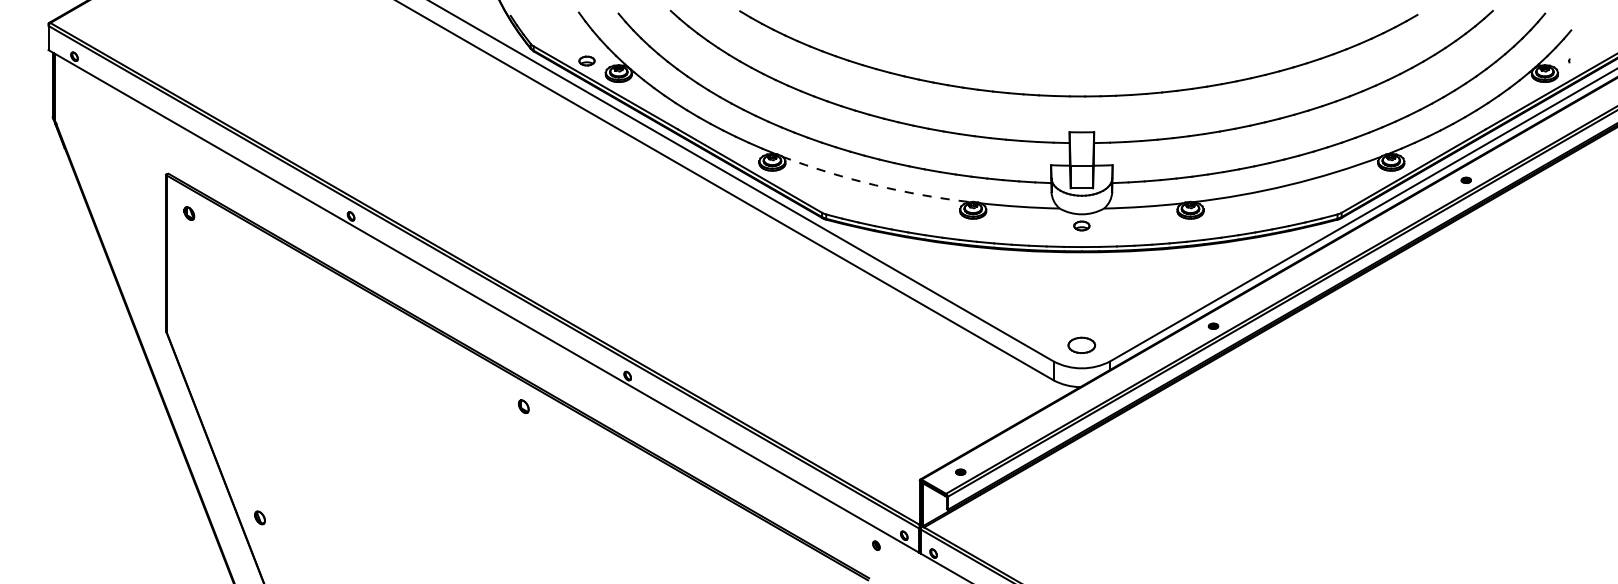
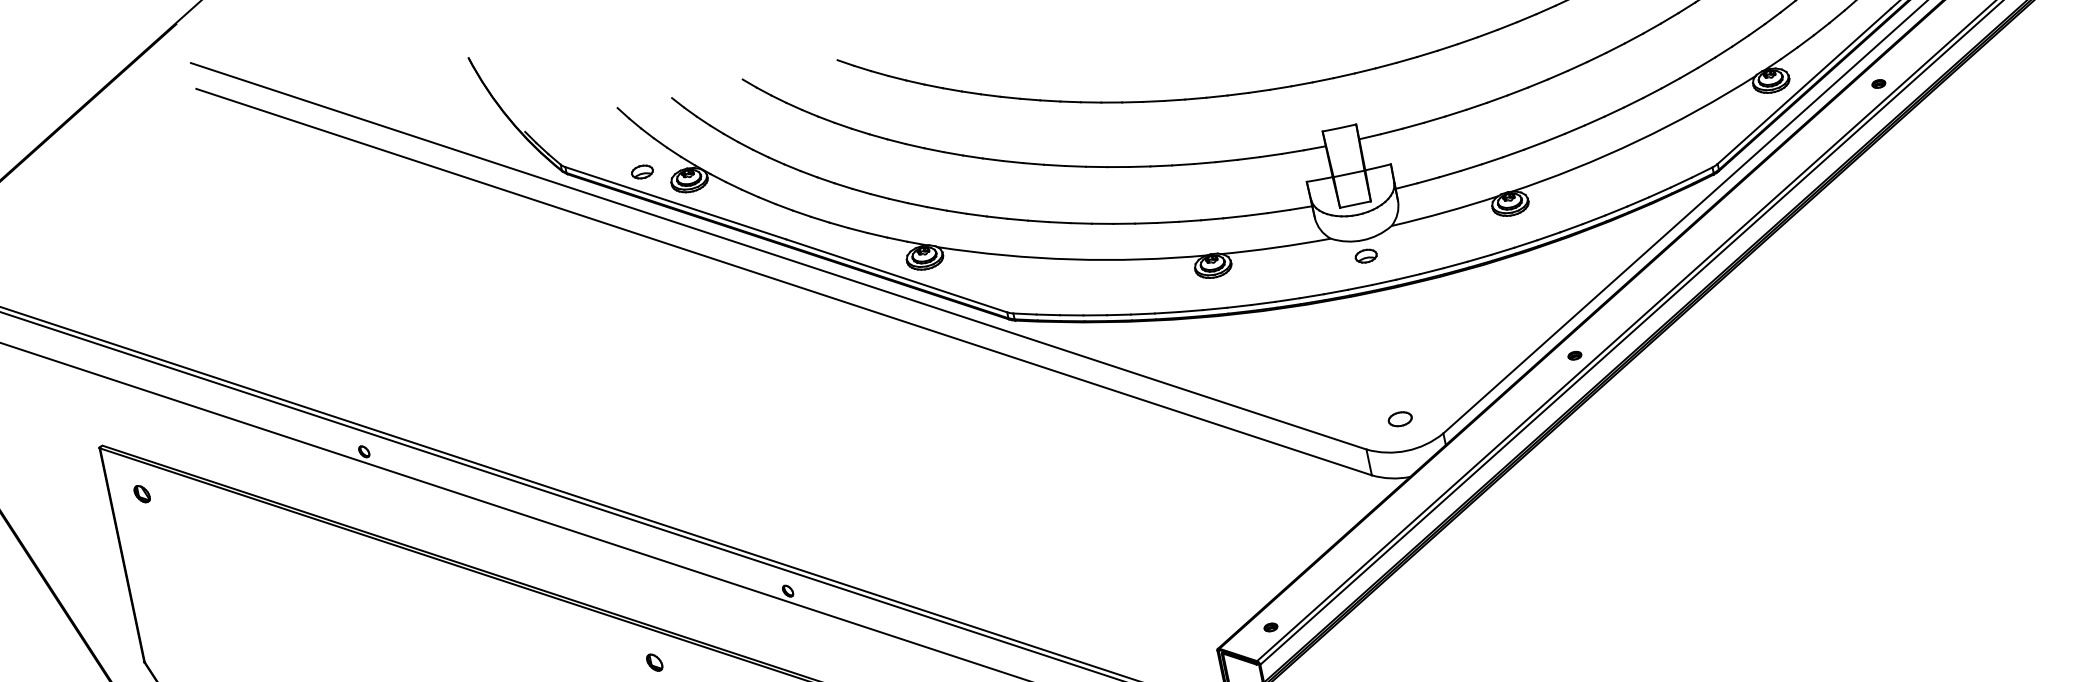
arc: (875, 185) -> (1072, 259), dashed -> solid
part: (1081, 344) -> (1399, 418), size x0.62

